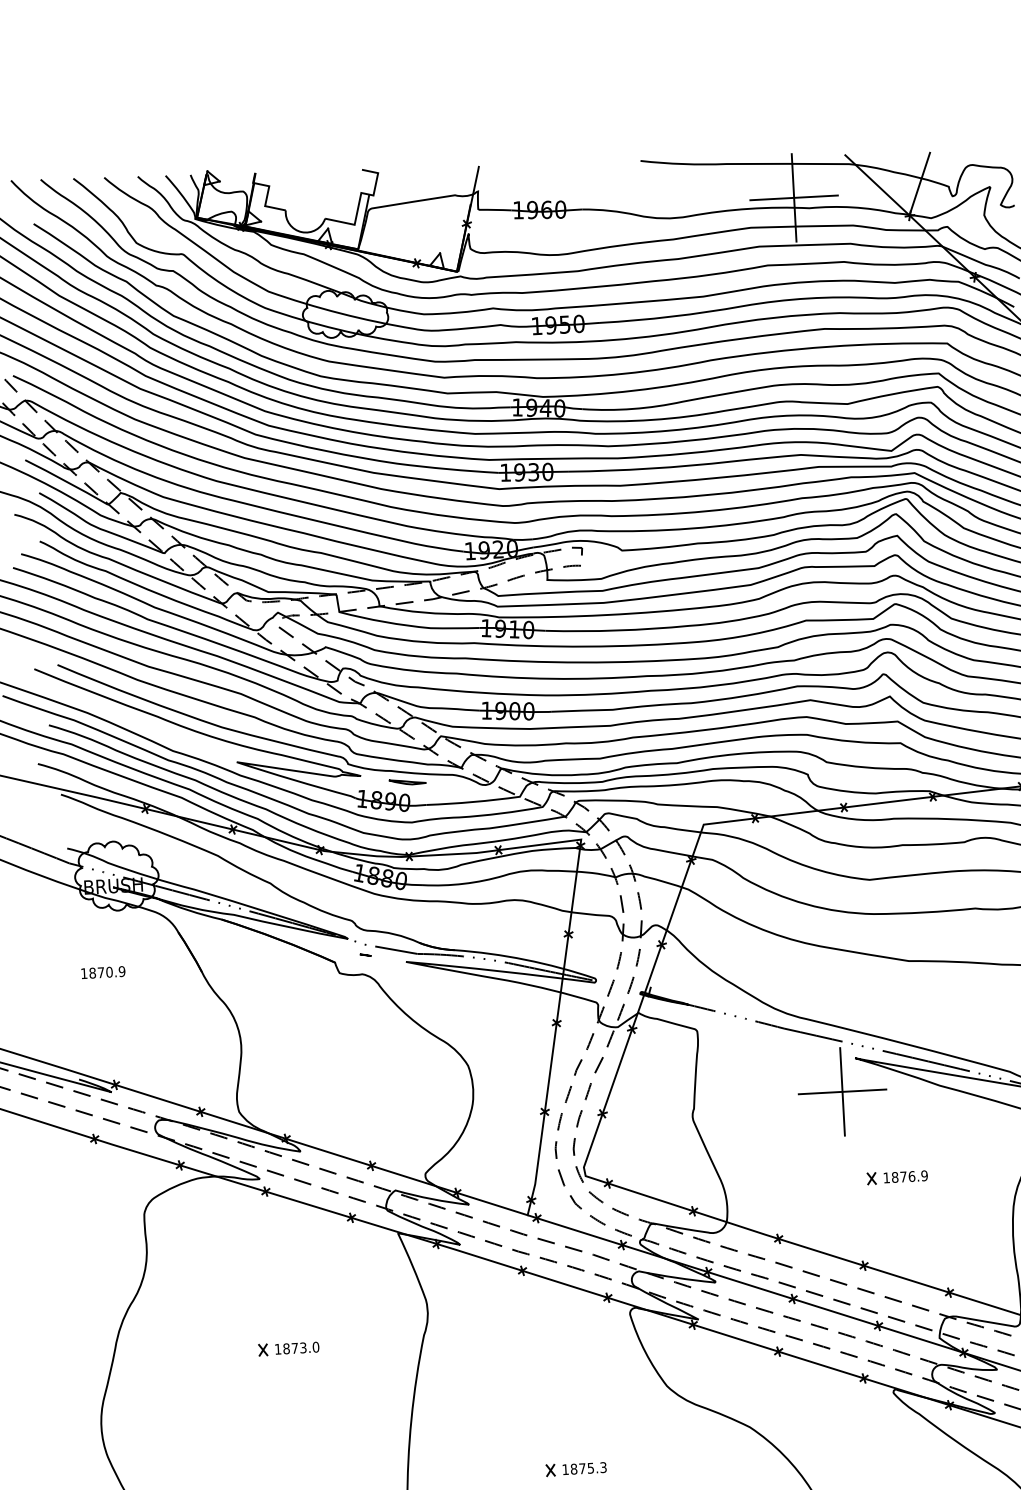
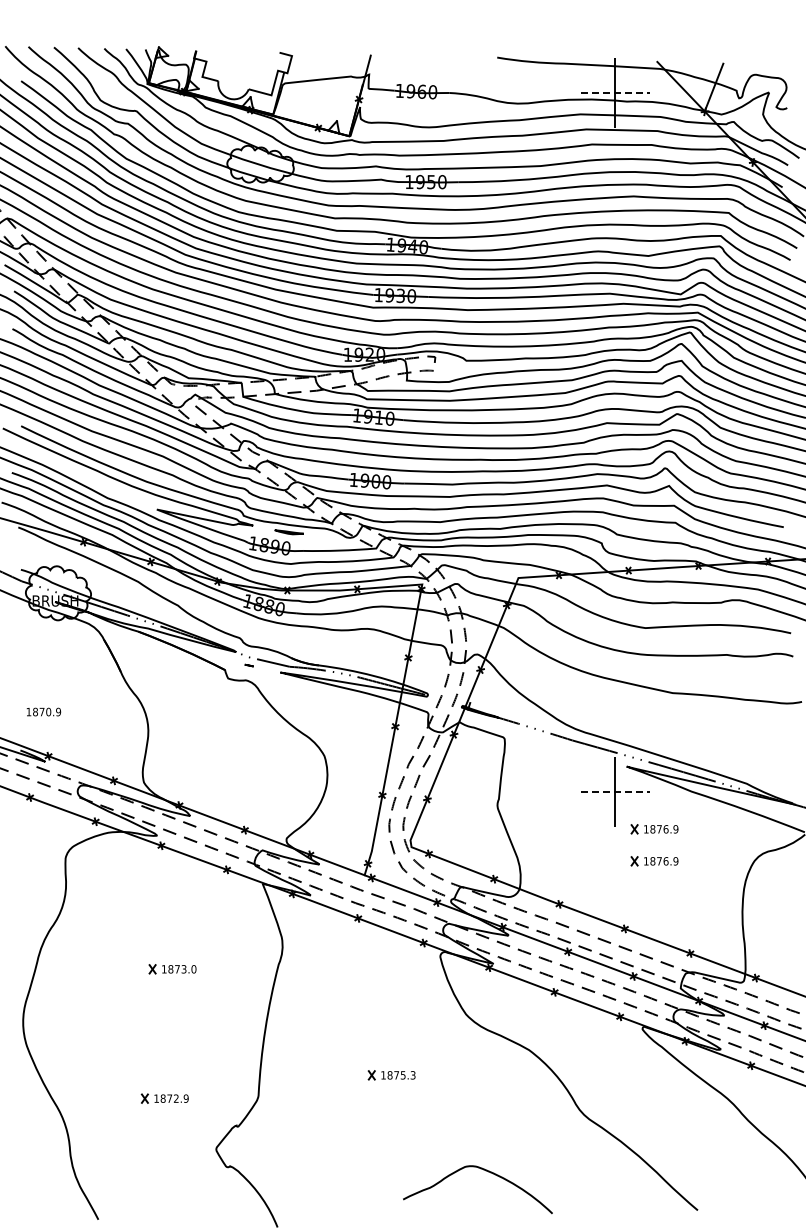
line: (794, 197) -> (615, 92), solid -> dashed
text: (102, 971) -> (43, 711), moved
line: (842, 1092) -> (615, 792), solid -> dashed
part: (894, 1136) -> (654, 829), added

